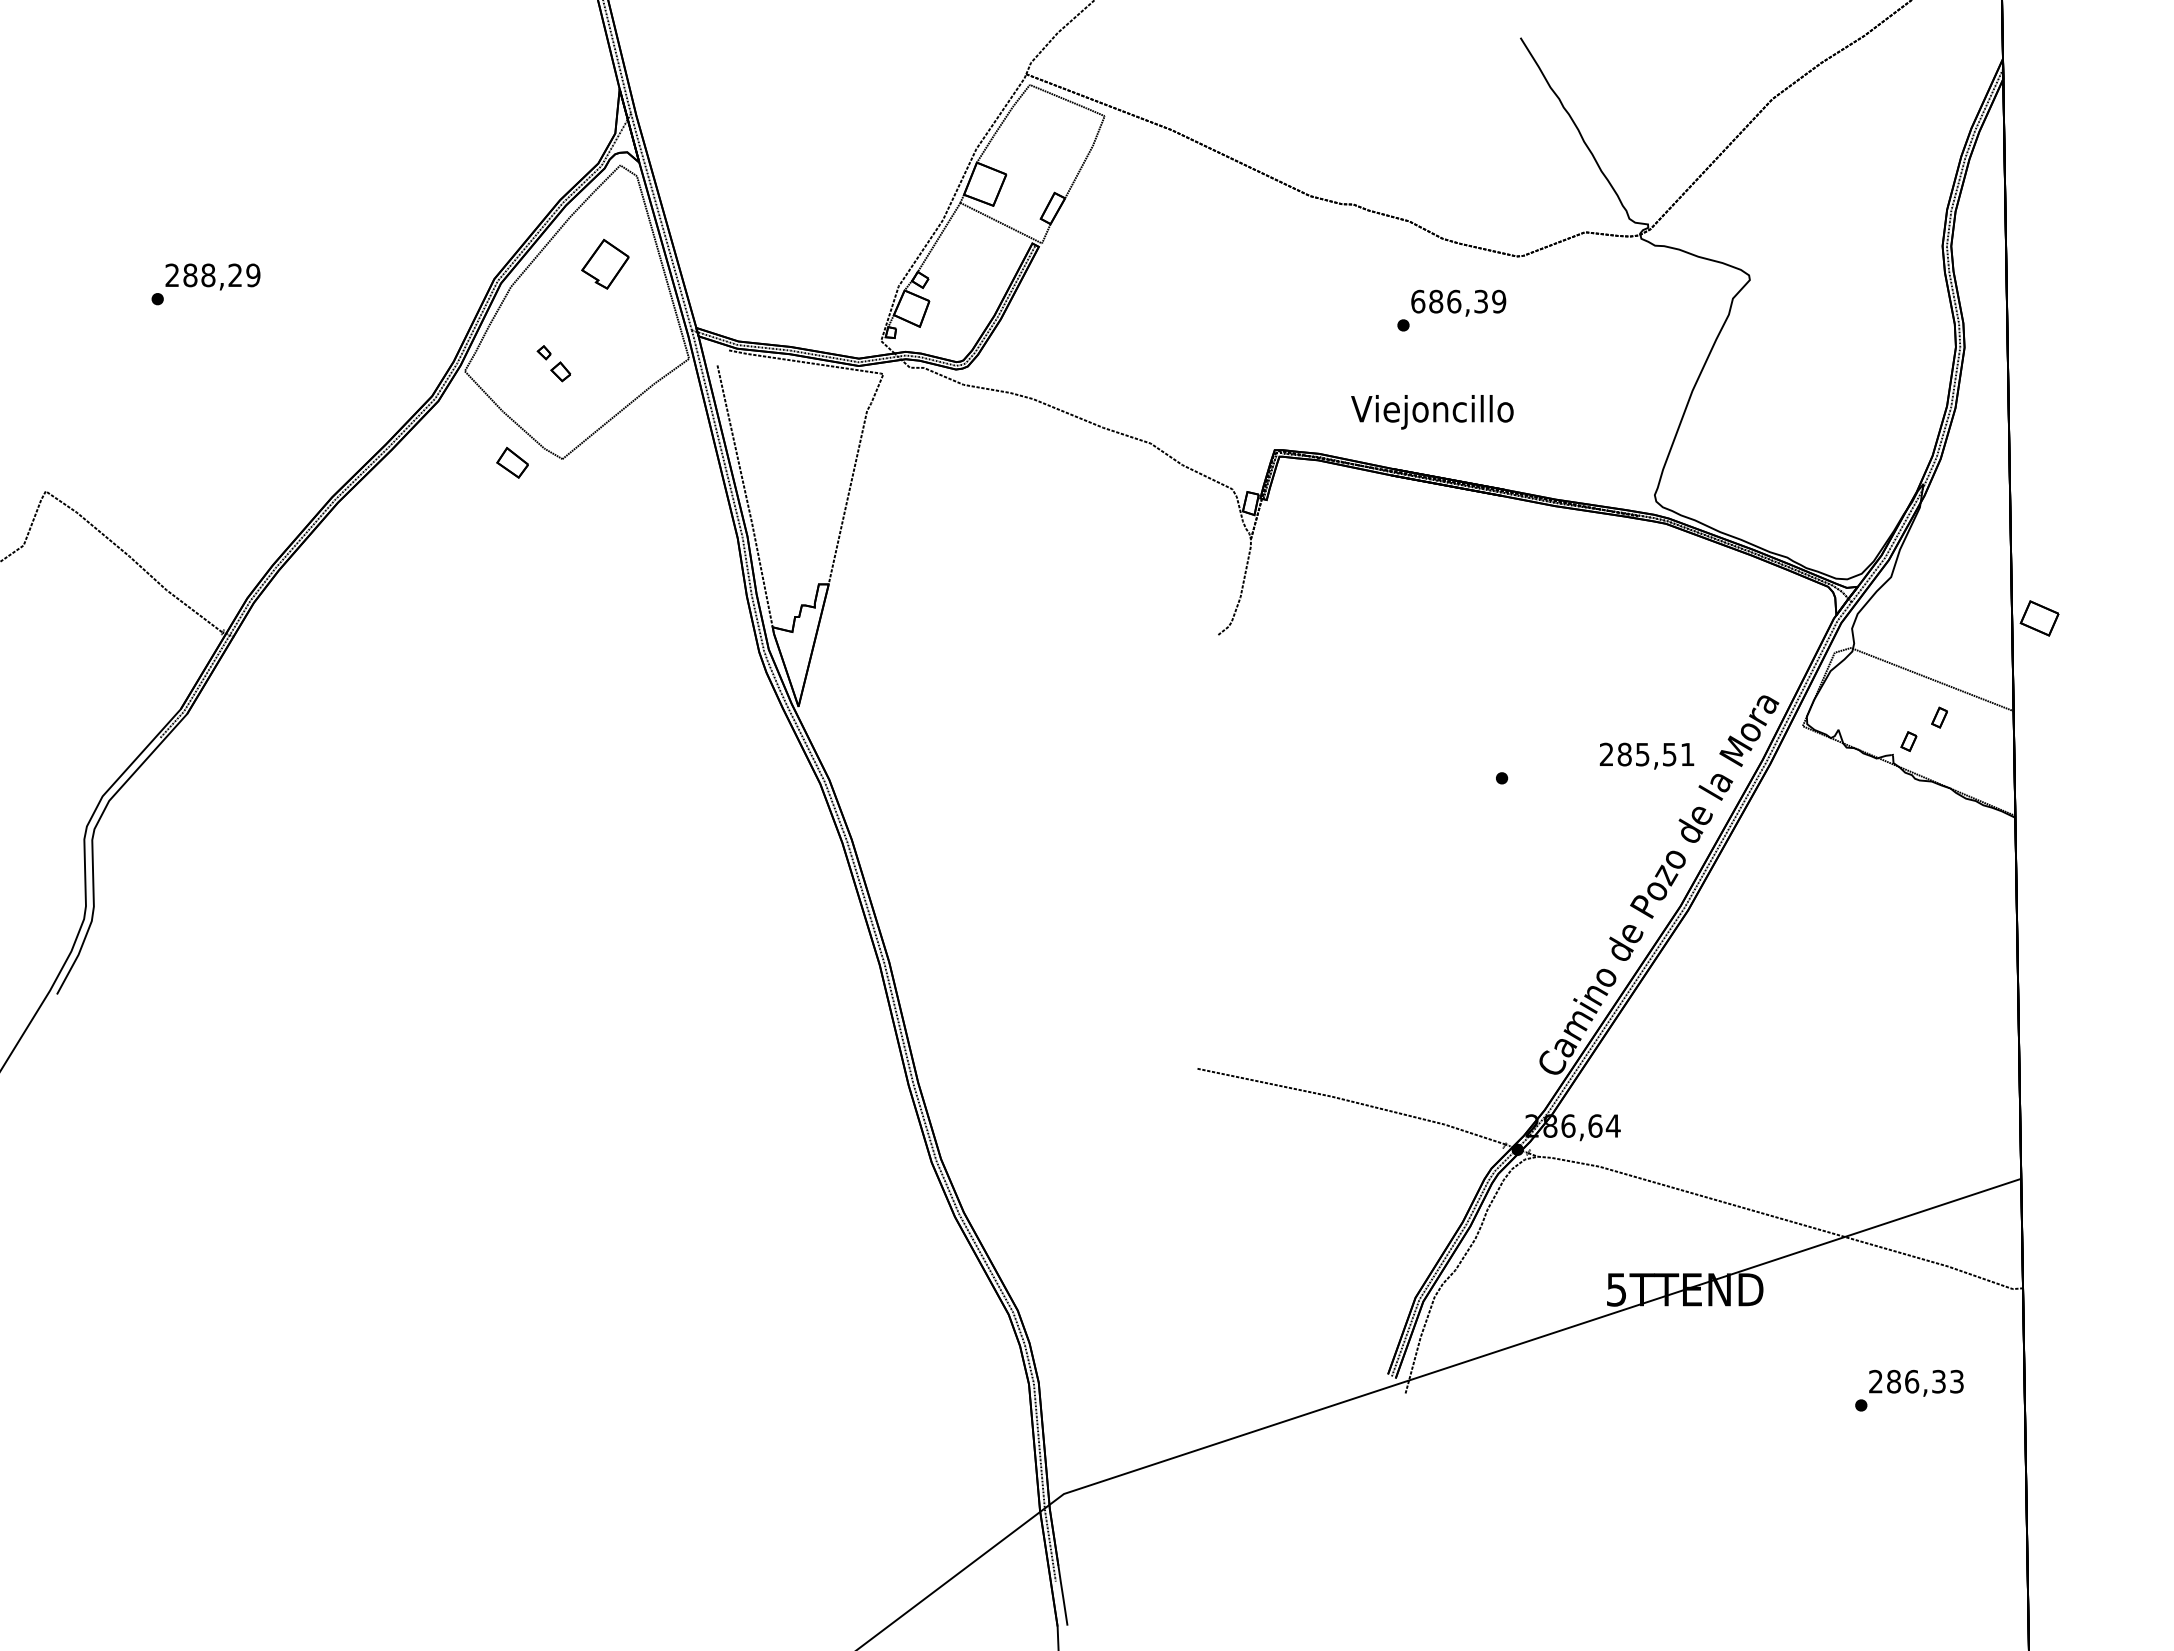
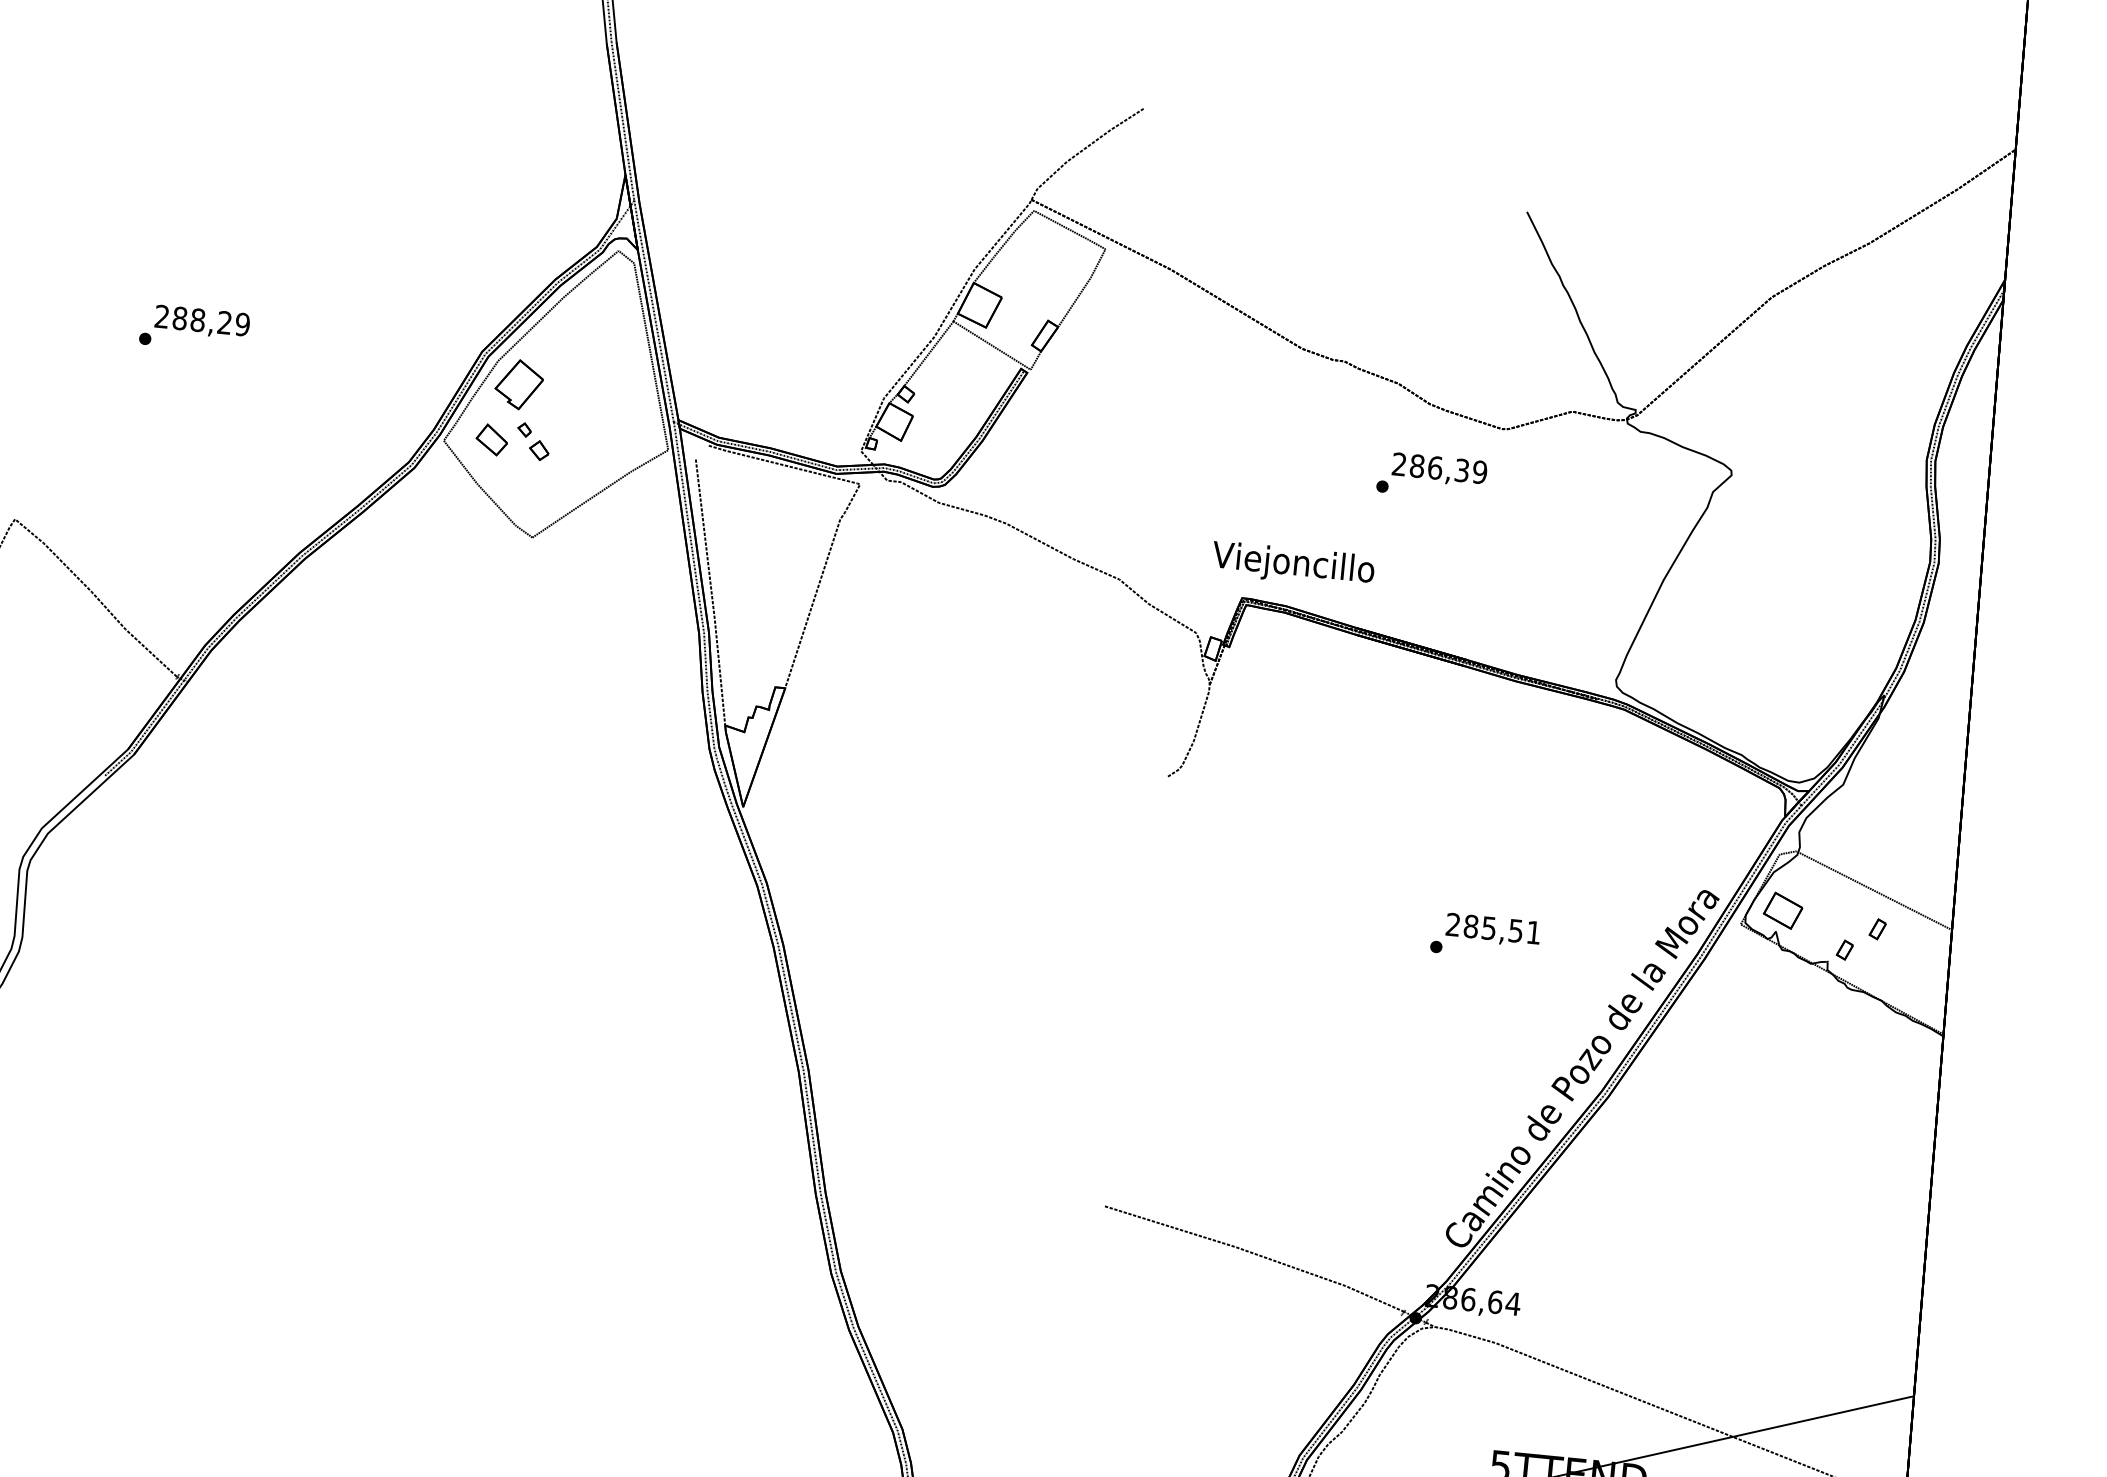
part: (605, 263) -> (519, 383), moved
text: (1418, 301) -> (1399, 464), 686,39 -> 286,39
text: (1432, 412) -> (1293, 565), moved
part: (512, 462) -> (491, 439), moved
part: (2039, 618) -> (1782, 910), moved
text: (1646, 755) -> (1492, 929), moved

